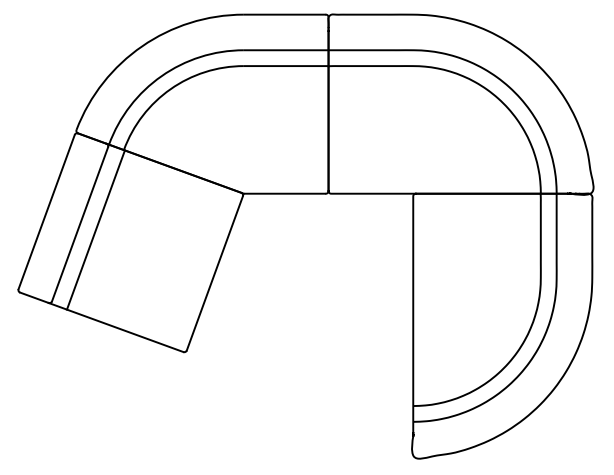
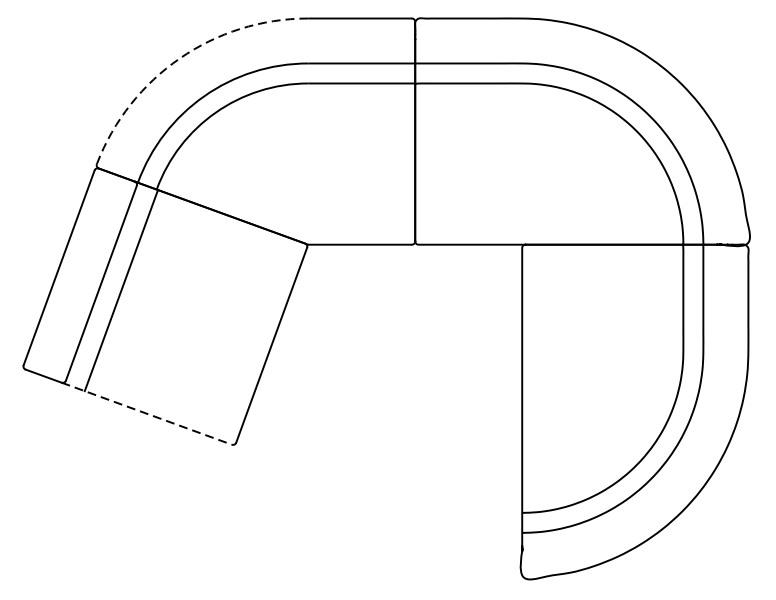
arc: (142, 46) -> (180, 58), solid -> dashed
line: (116, 327) -> (147, 413), solid -> dashed

